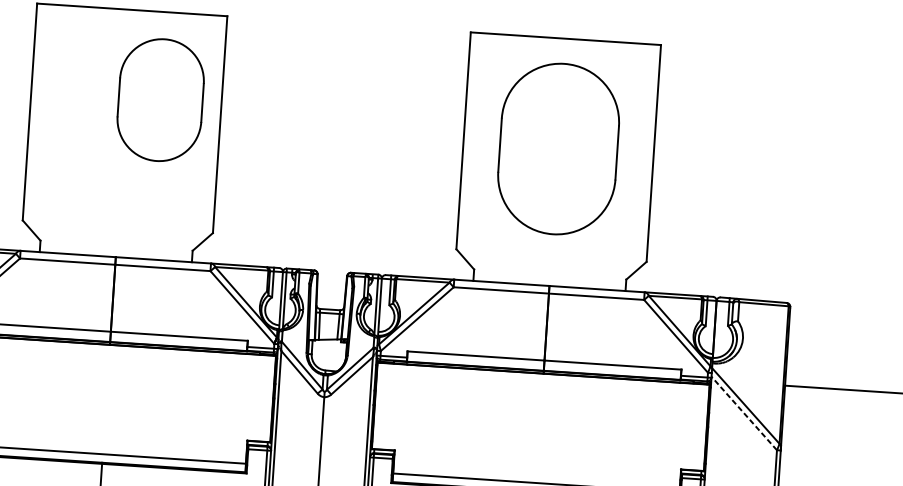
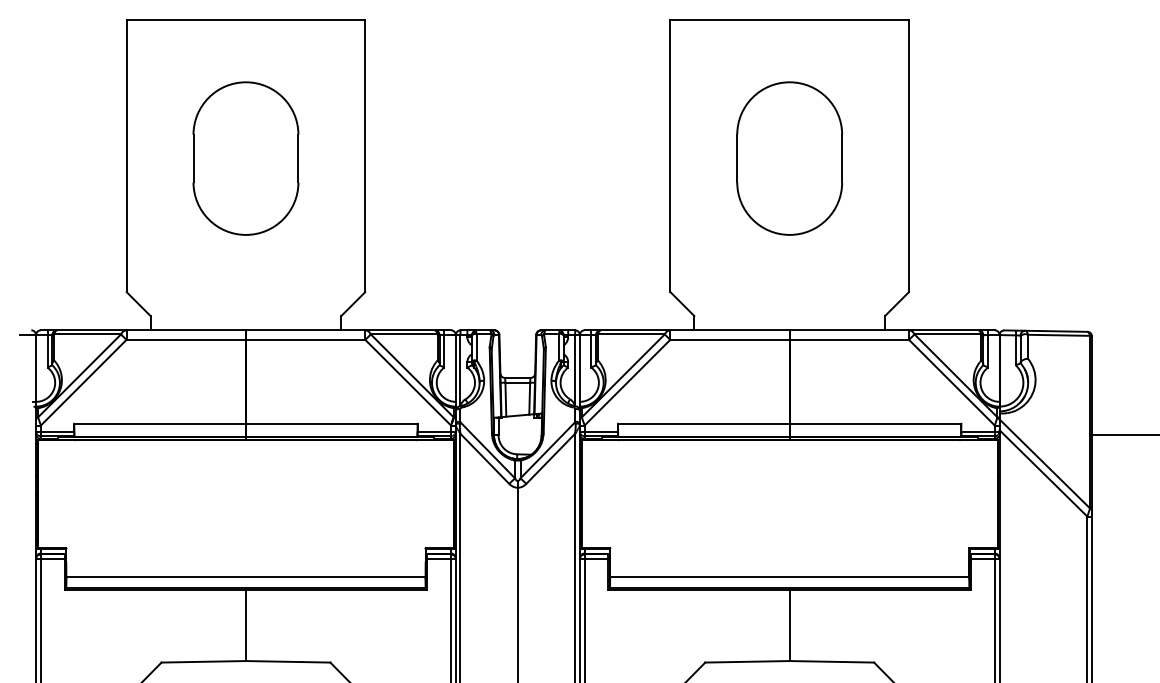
part: (160, 100) -> (245, 158), moved
part: (558, 148) -> (789, 158), size x0.71
line: (744, 413) -> (1043, 473), dashed -> solid

